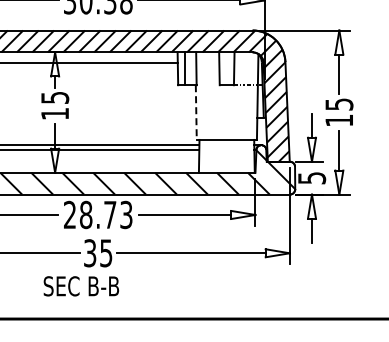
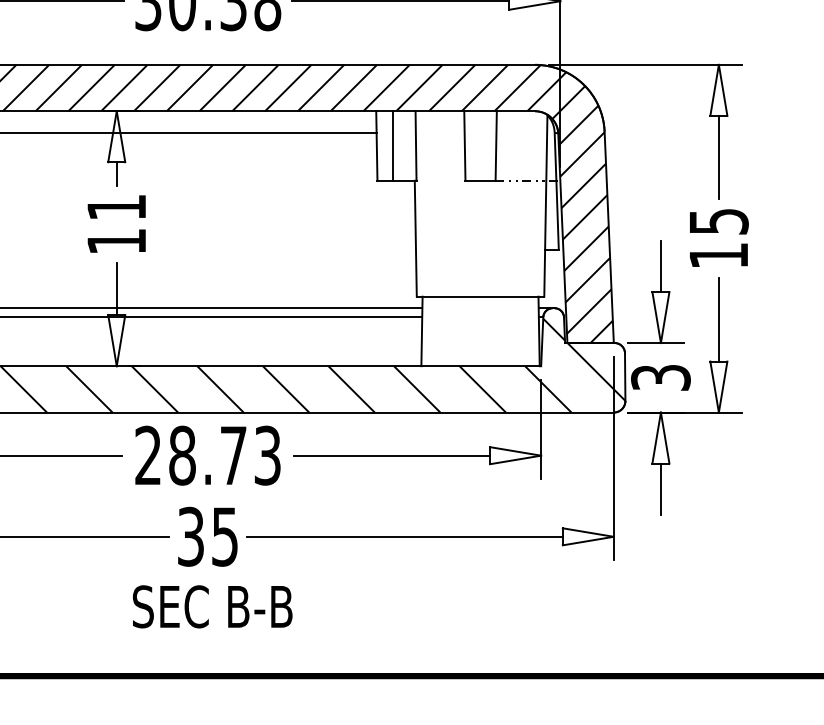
text: (55, 97) -> (117, 206), 15 -> 11
line: (196, 113) -> (416, 240), dashed -> solid
text: (311, 177) -> (659, 376), 5 -> 3
text: (81, 286) -> (212, 607), moved

